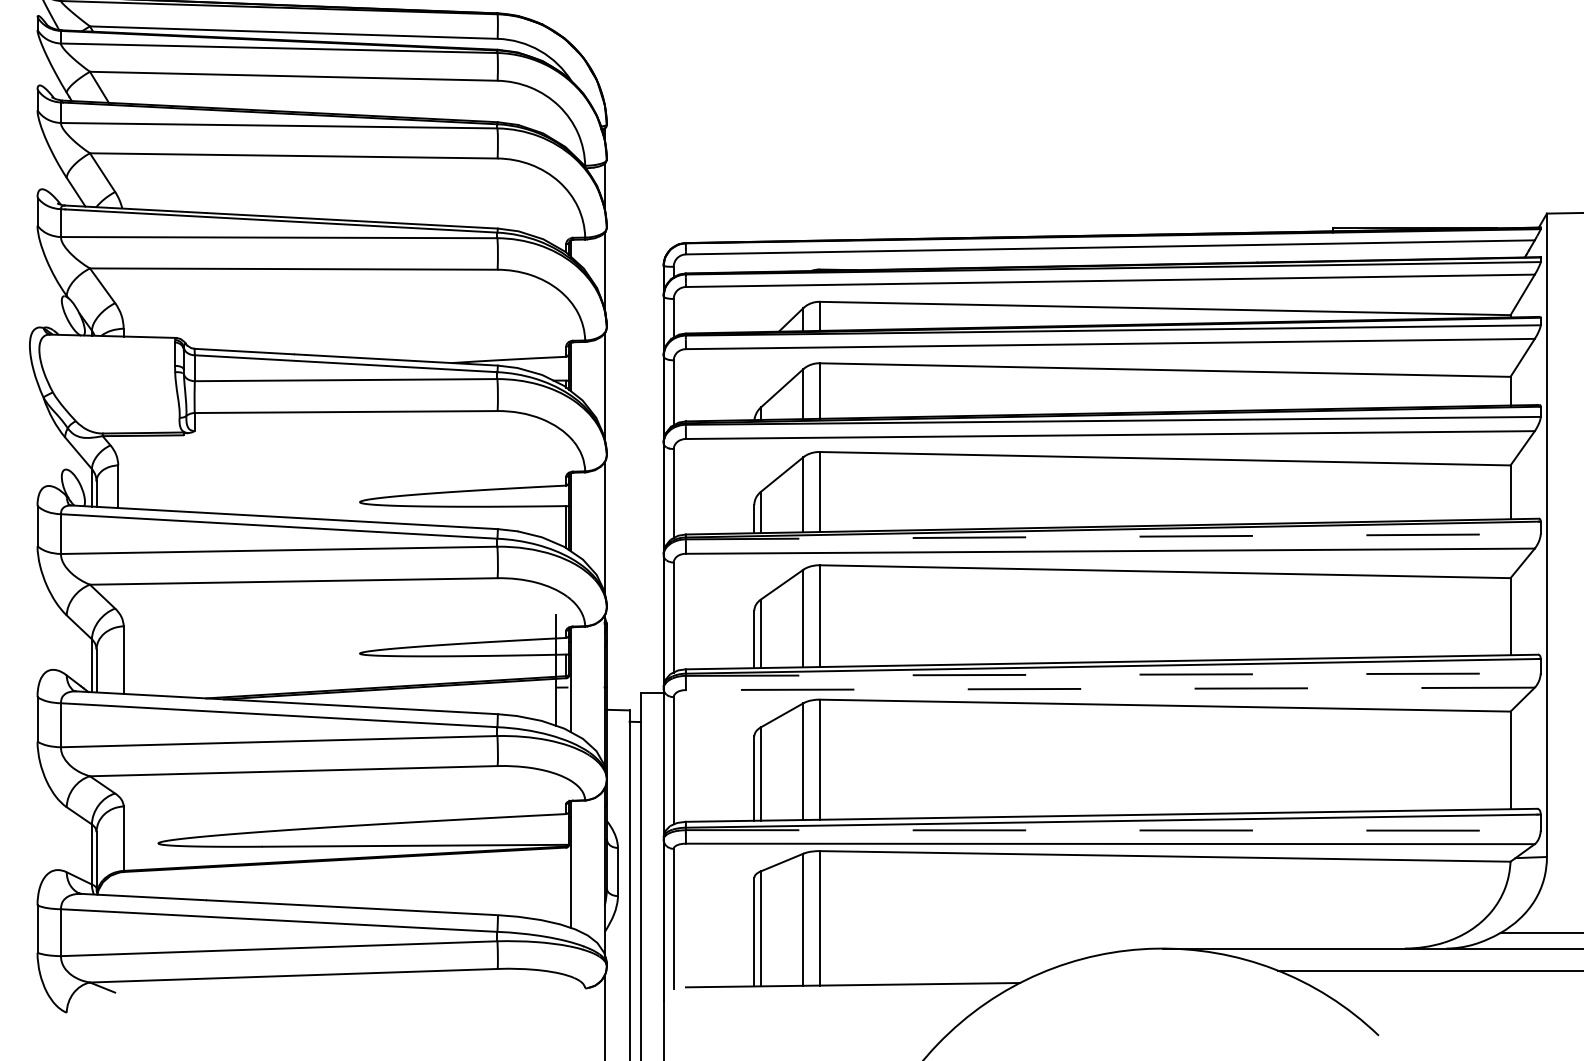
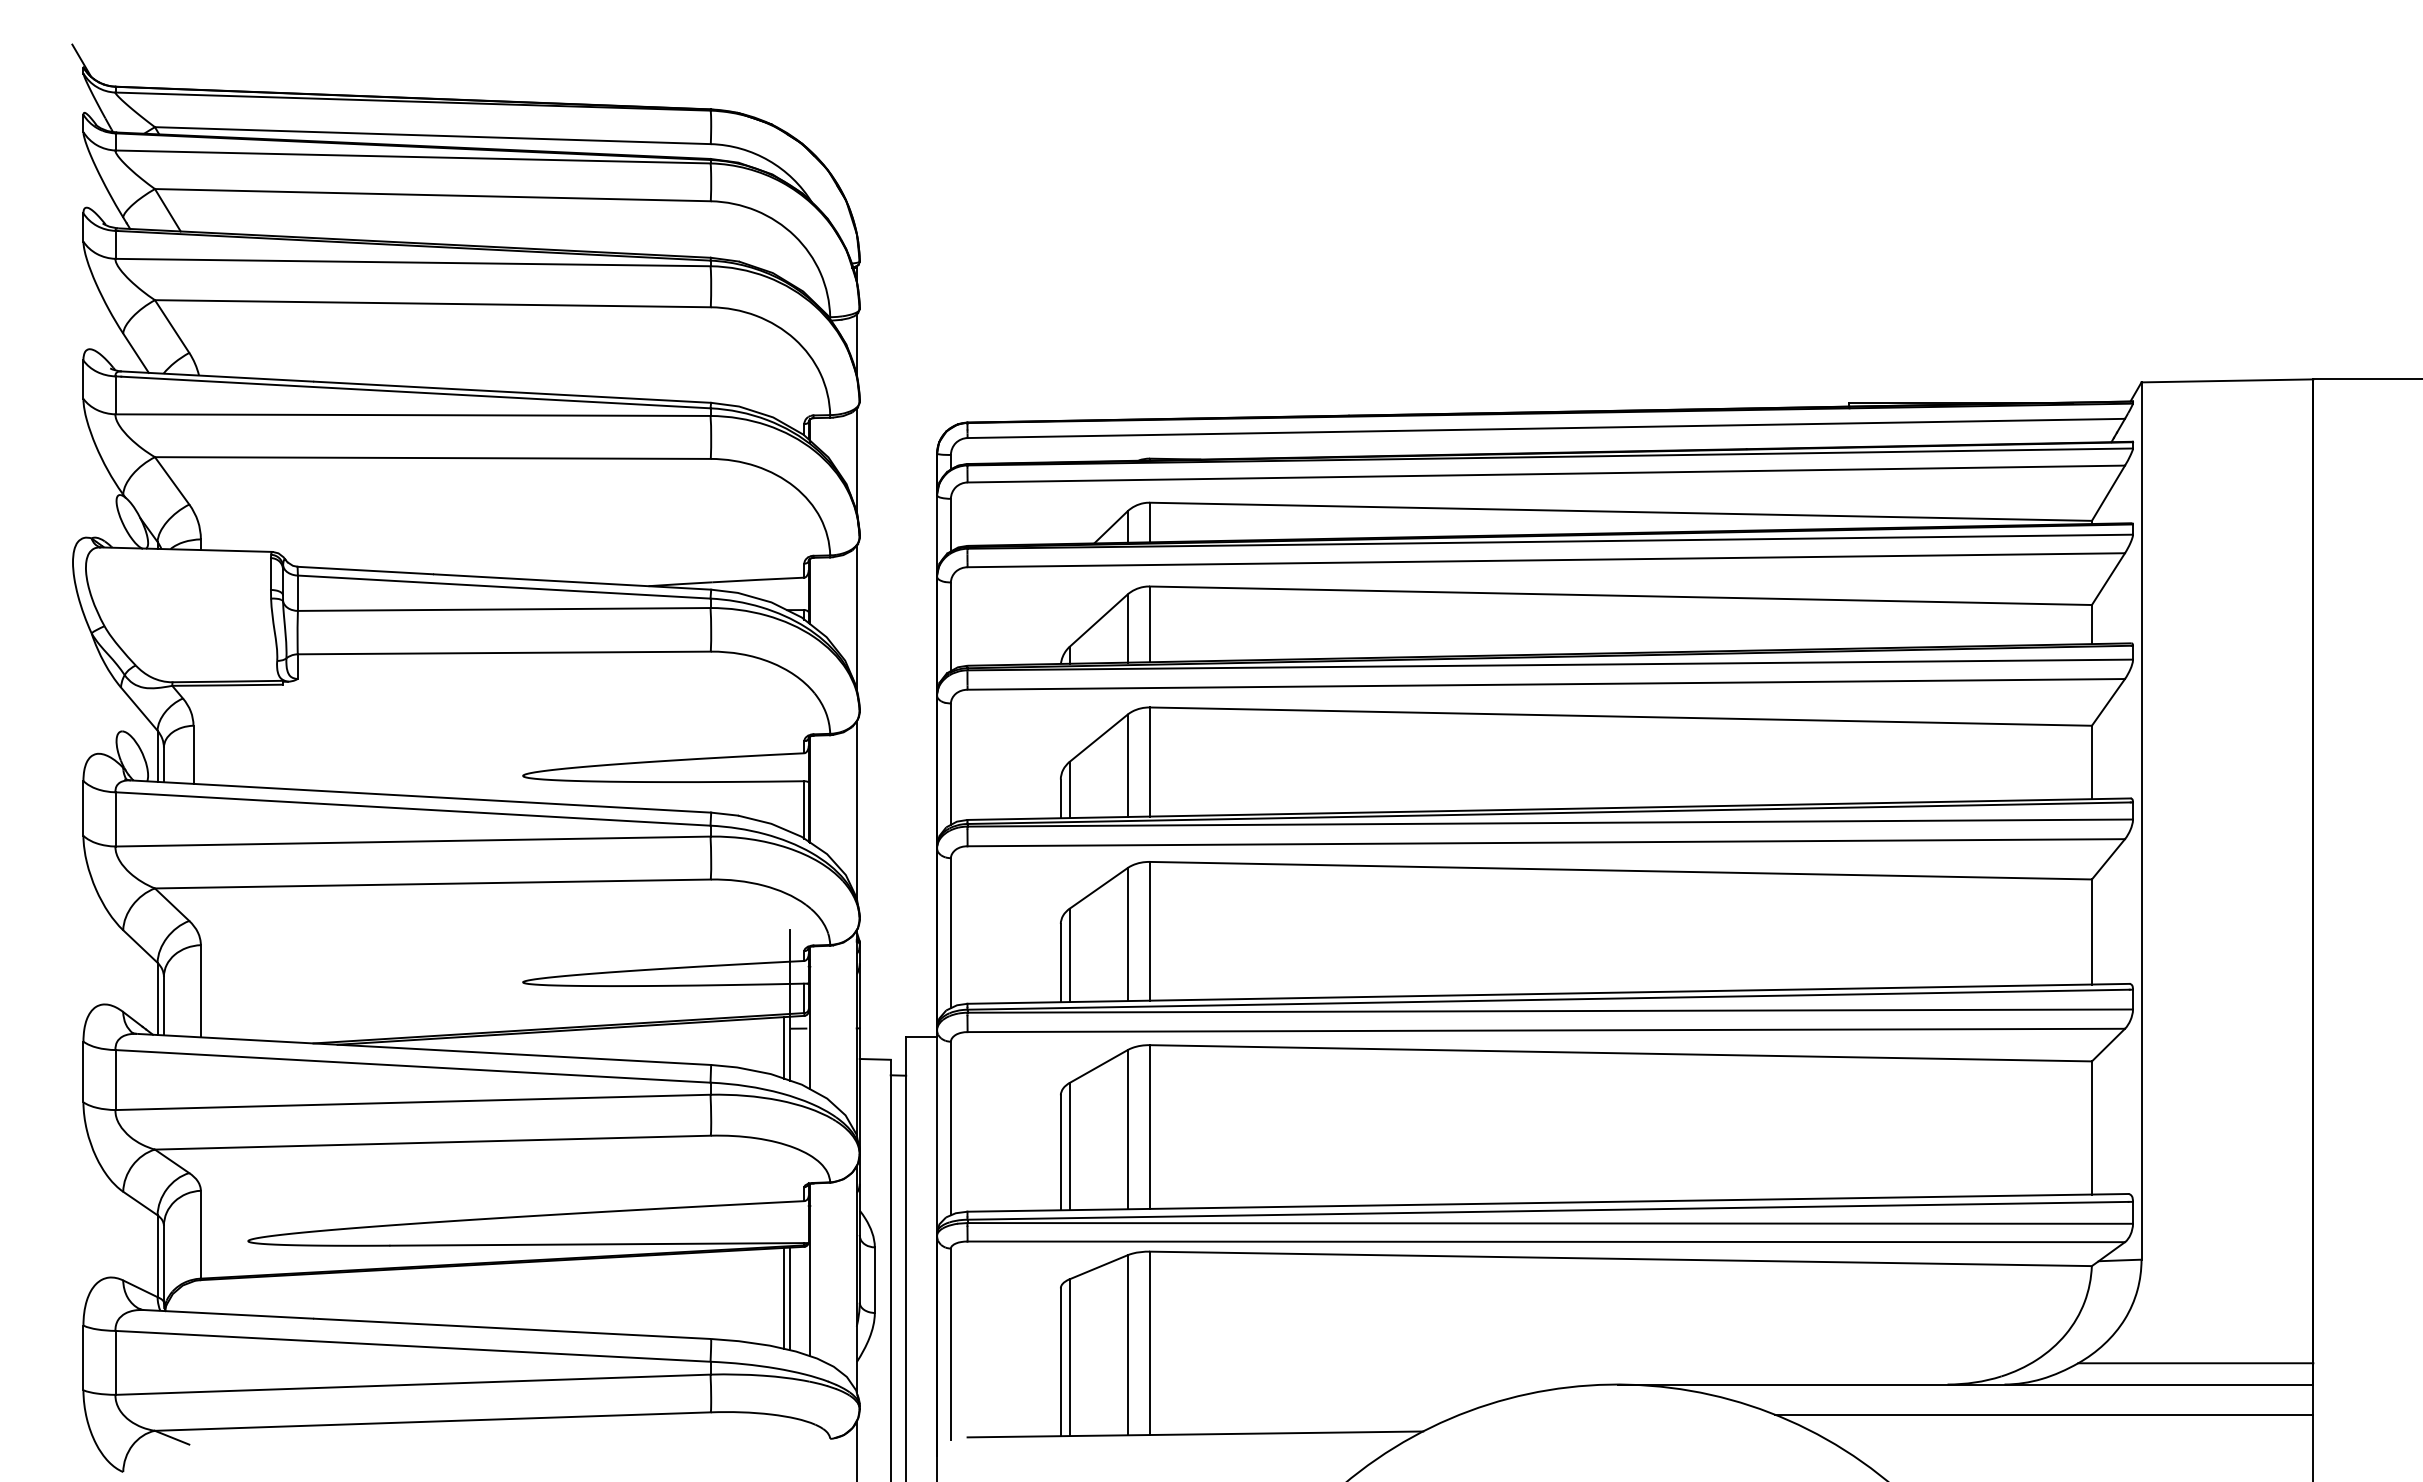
line: (1113, 537) -> (1550, 823), dashed -> solid
line: (1113, 674) -> (1550, 1011), dashed -> solid
line: (1110, 688) -> (1546, 1030), dashed -> solid
line: (551, 701) -> (784, 1047), added
line: (1113, 830) -> (1550, 1223), dashed -> solid
line: (551, 884) -> (784, 1297), added
line: (556, 885) -> (790, 1298), added

